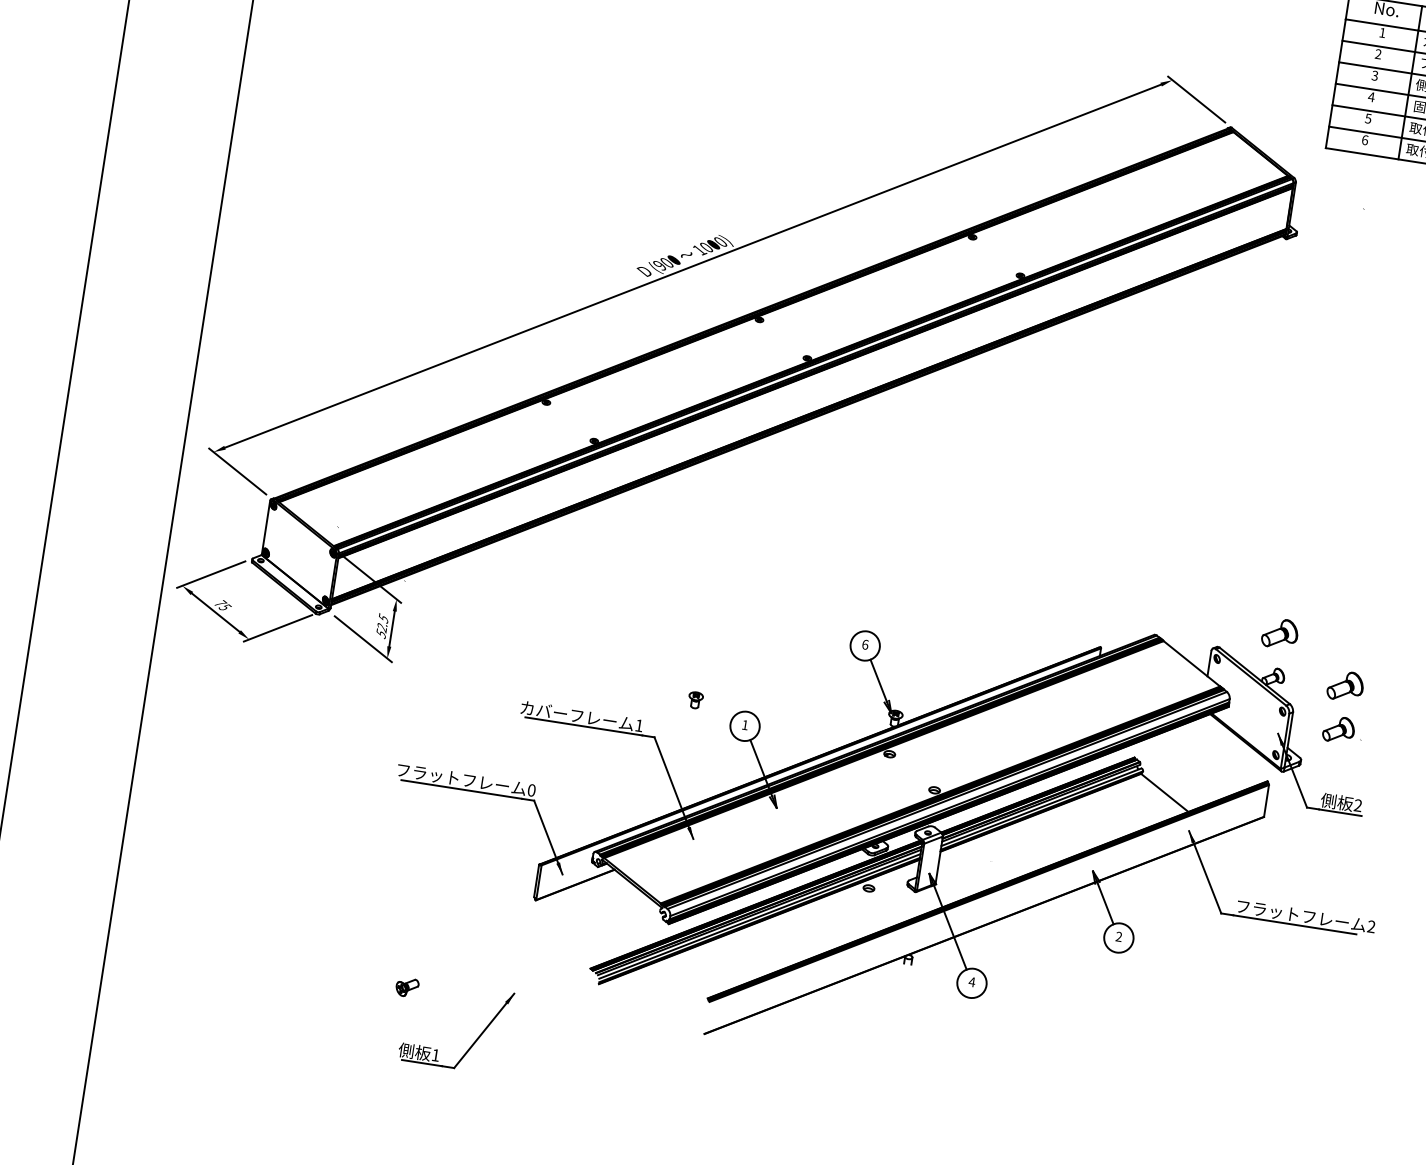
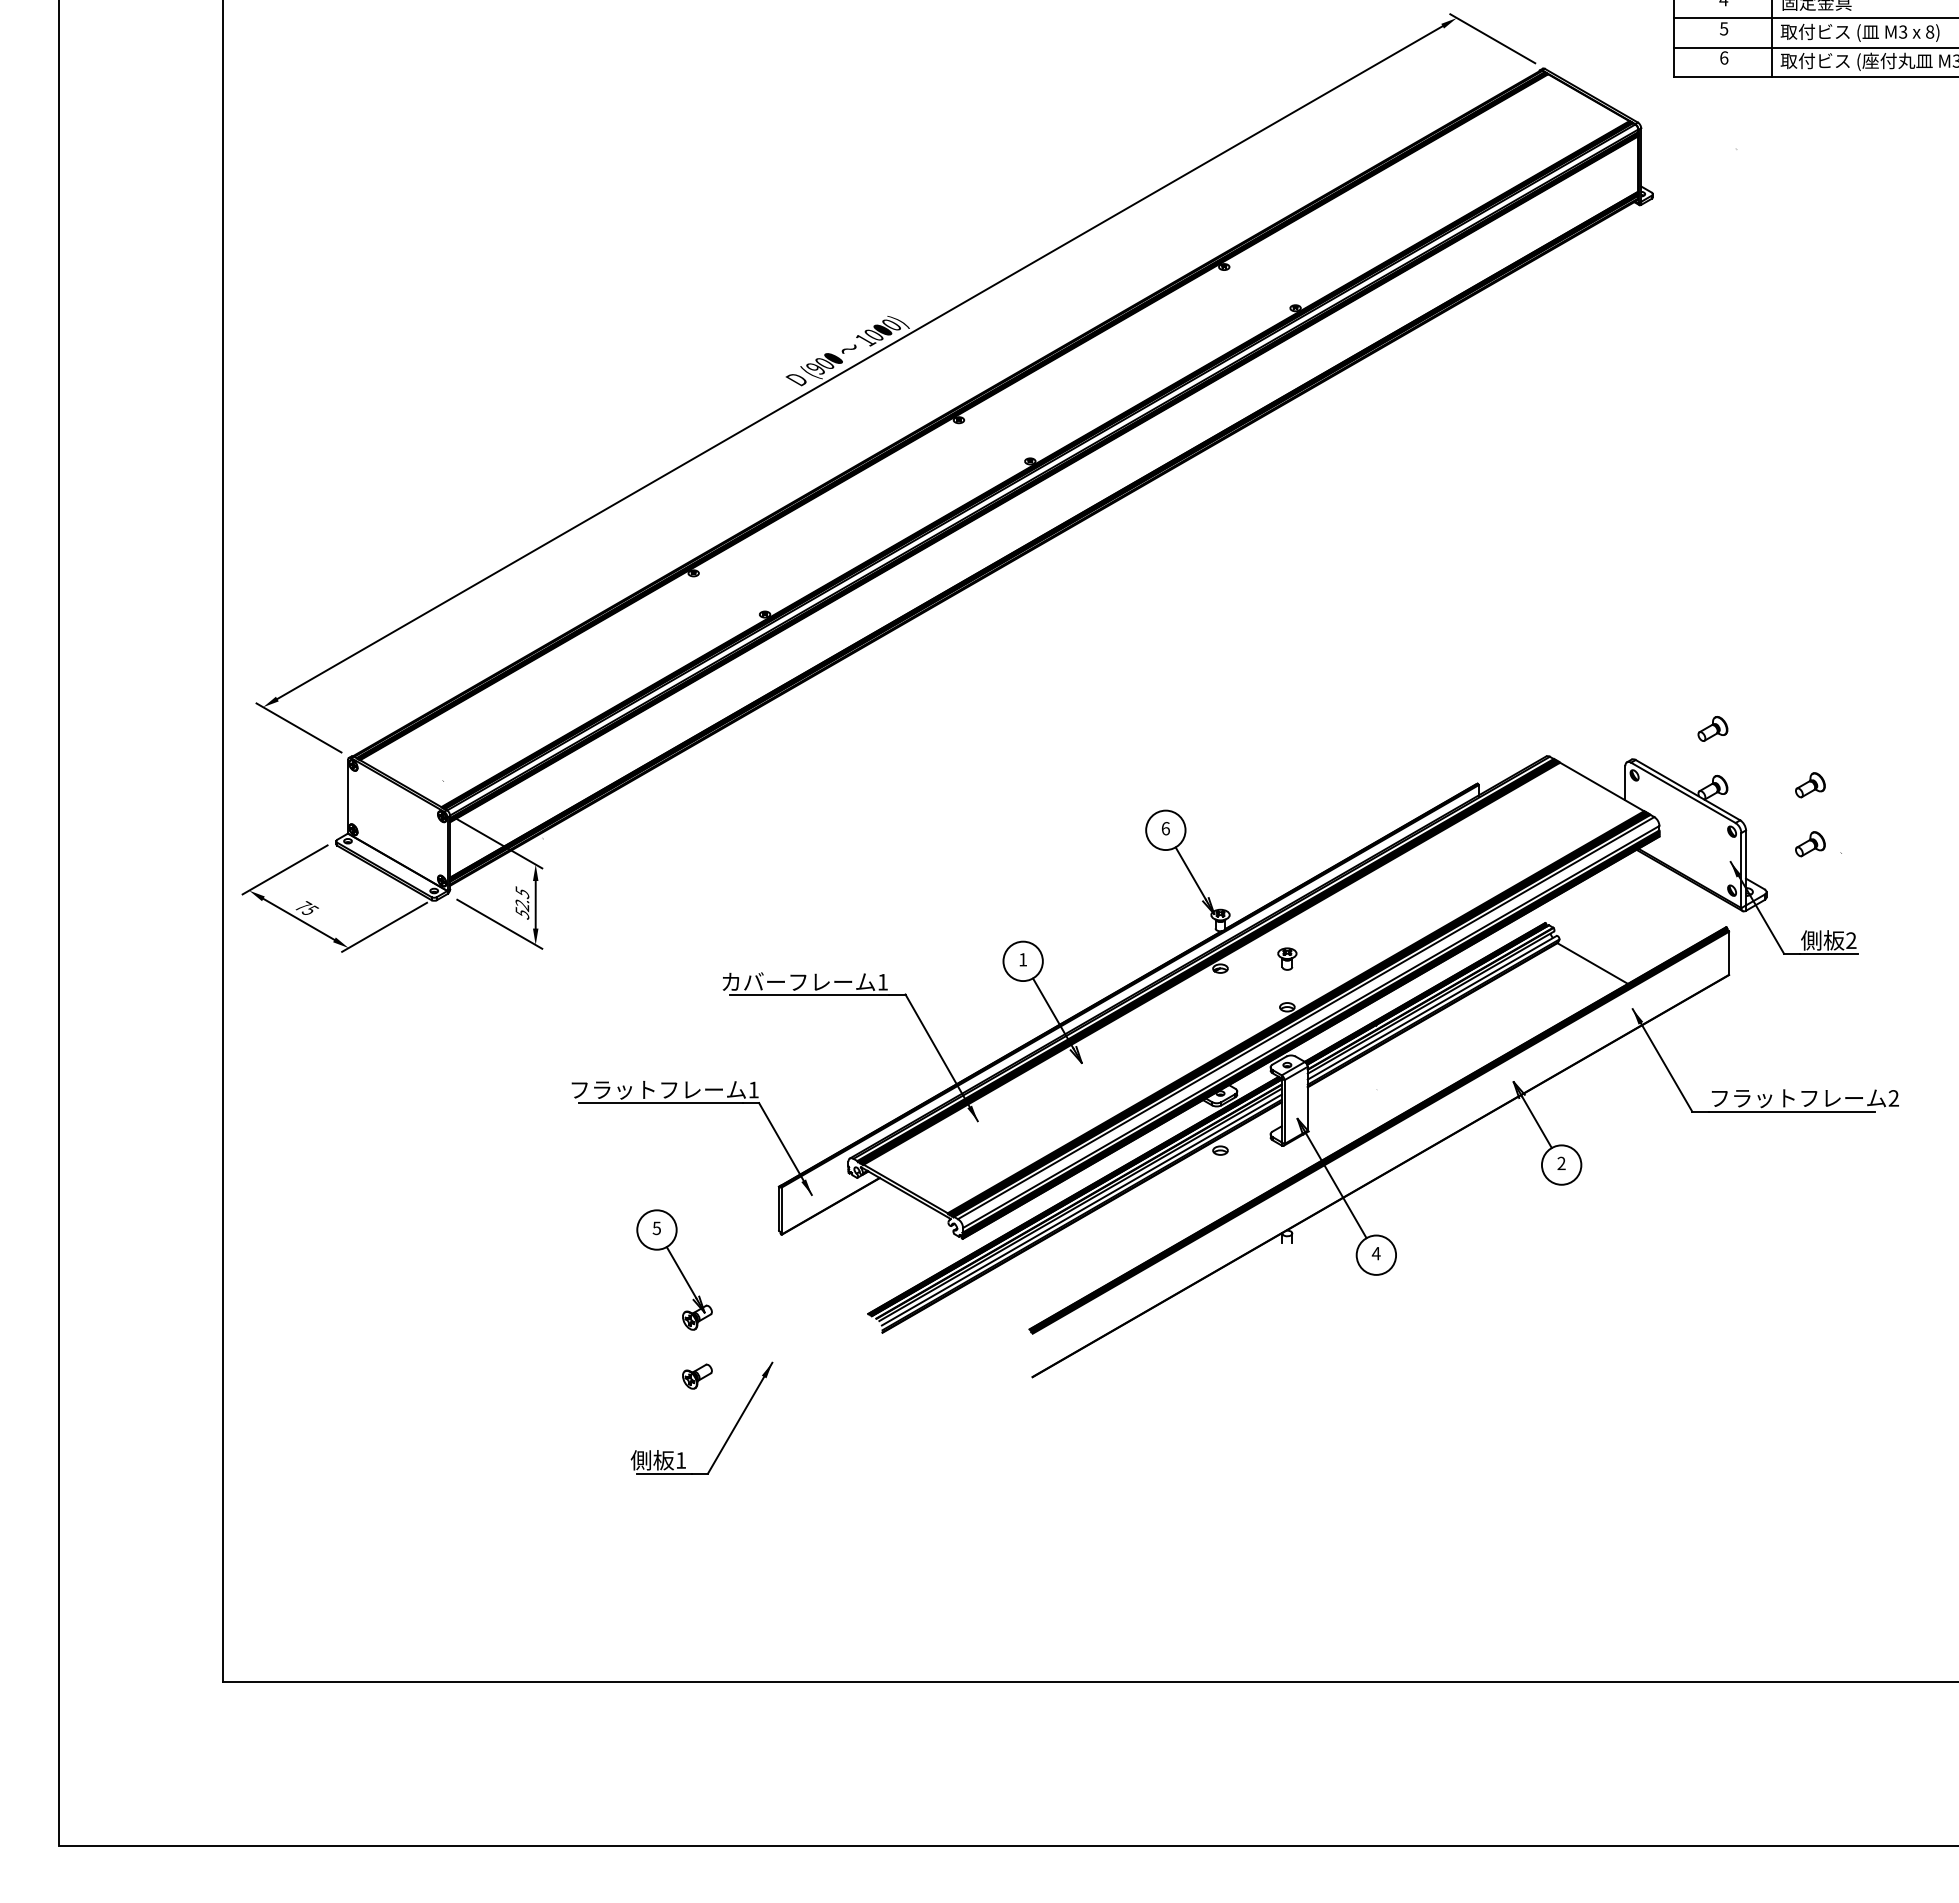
part: (1279, 633) -> (1712, 728), size x0.62
part: (1345, 686) -> (1810, 785), size x0.62
part: (695, 699) -> (1287, 958), moved
part: (1338, 730) -> (1810, 844), size x0.71
text: (531, 790) -> (753, 1089), 0 -> 1
part: (452, 913) -> (674, 1269), added
part: (407, 987) -> (697, 1376), moved

